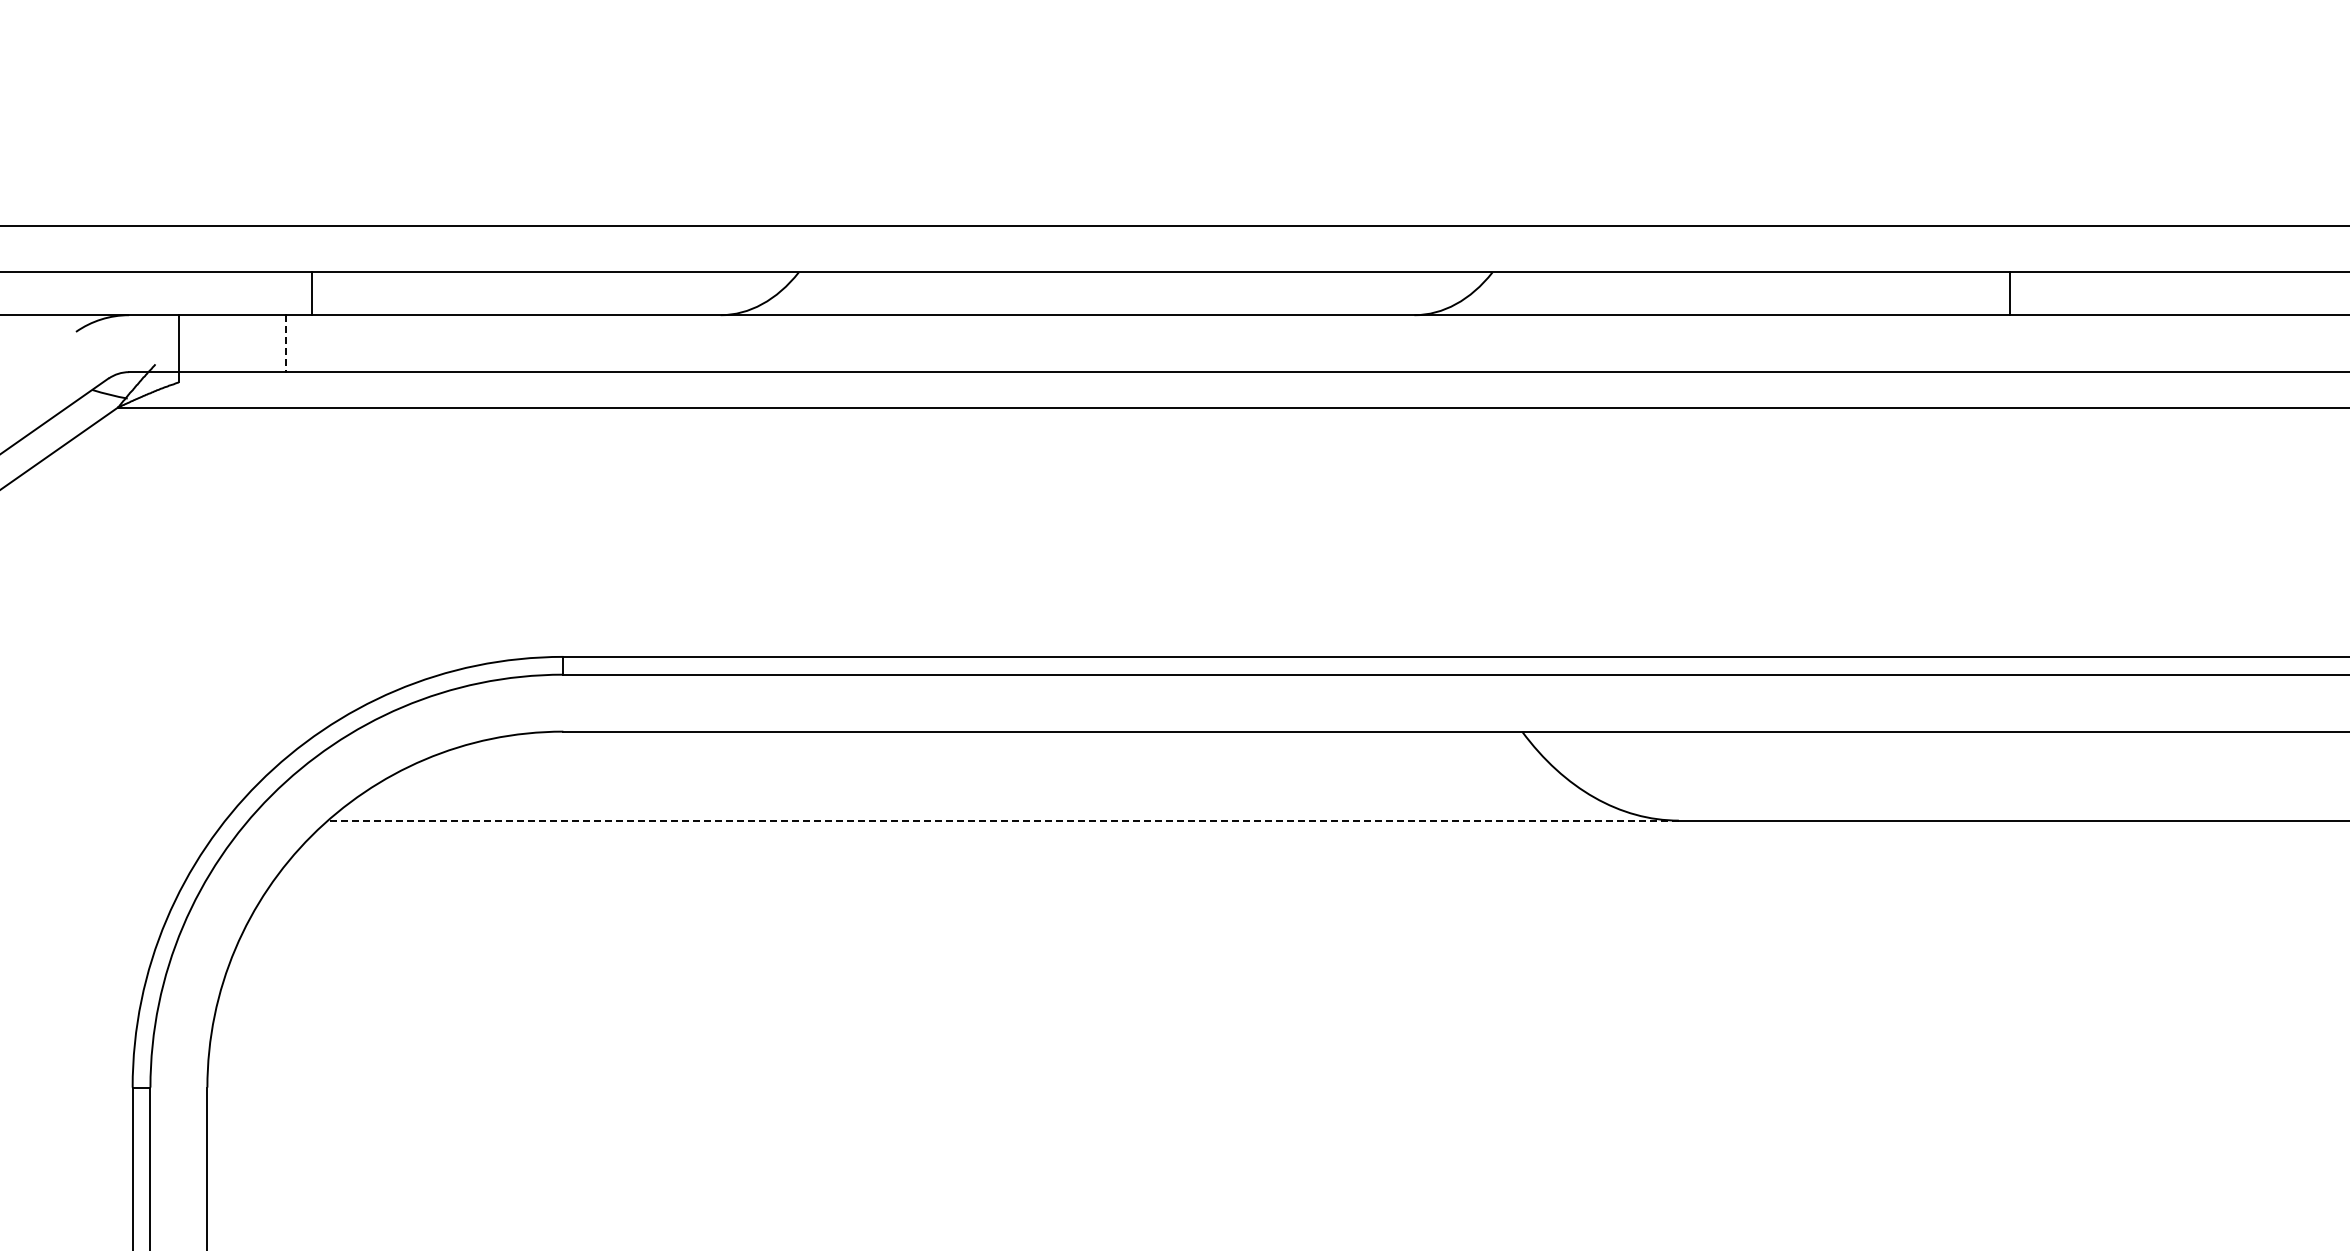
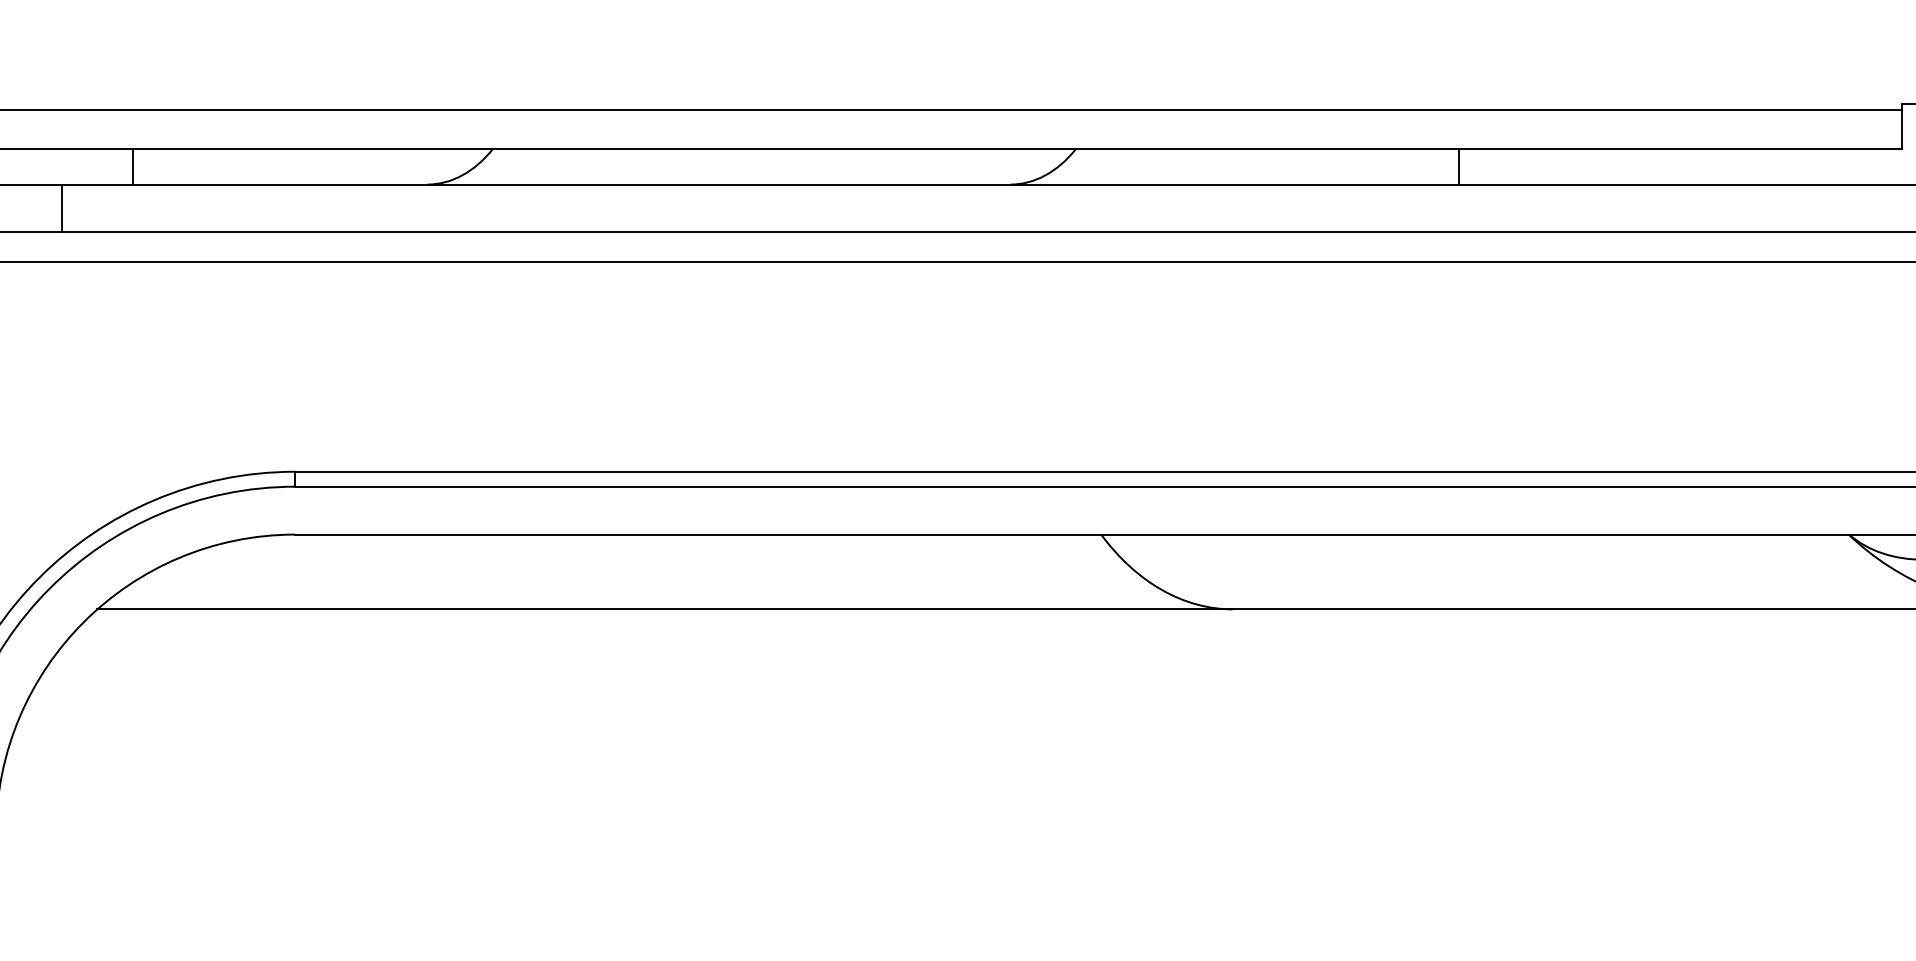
line: (311, 293) -> (132, 166), moved
line: (2010, 293) -> (1459, 166), moved
line: (285, 344) -> (61, 209), dashed -> solid
line: (1003, 820) -> (665, 609), dashed -> solid

